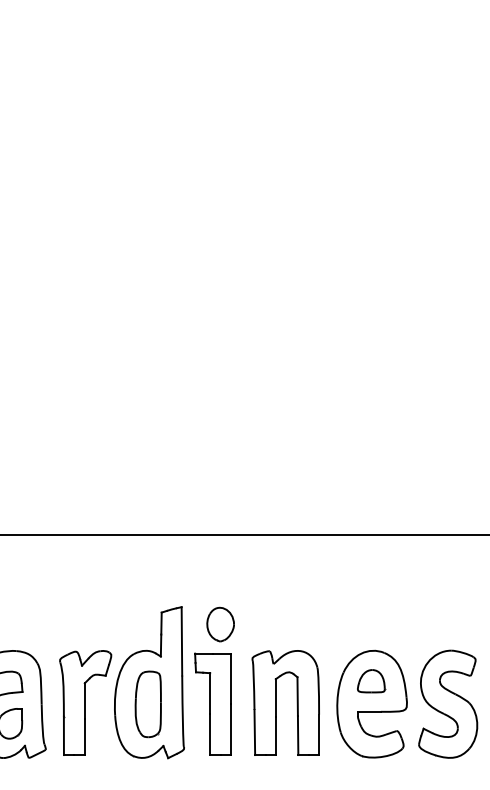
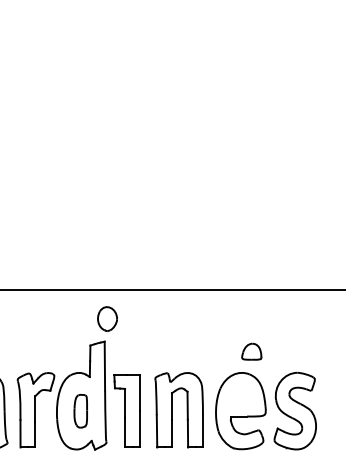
part: (220, 624) -> (107, 319), moved
part: (371, 681) -> (251, 351), moved
part: (147, 704) -> (80, 411), size x0.7

